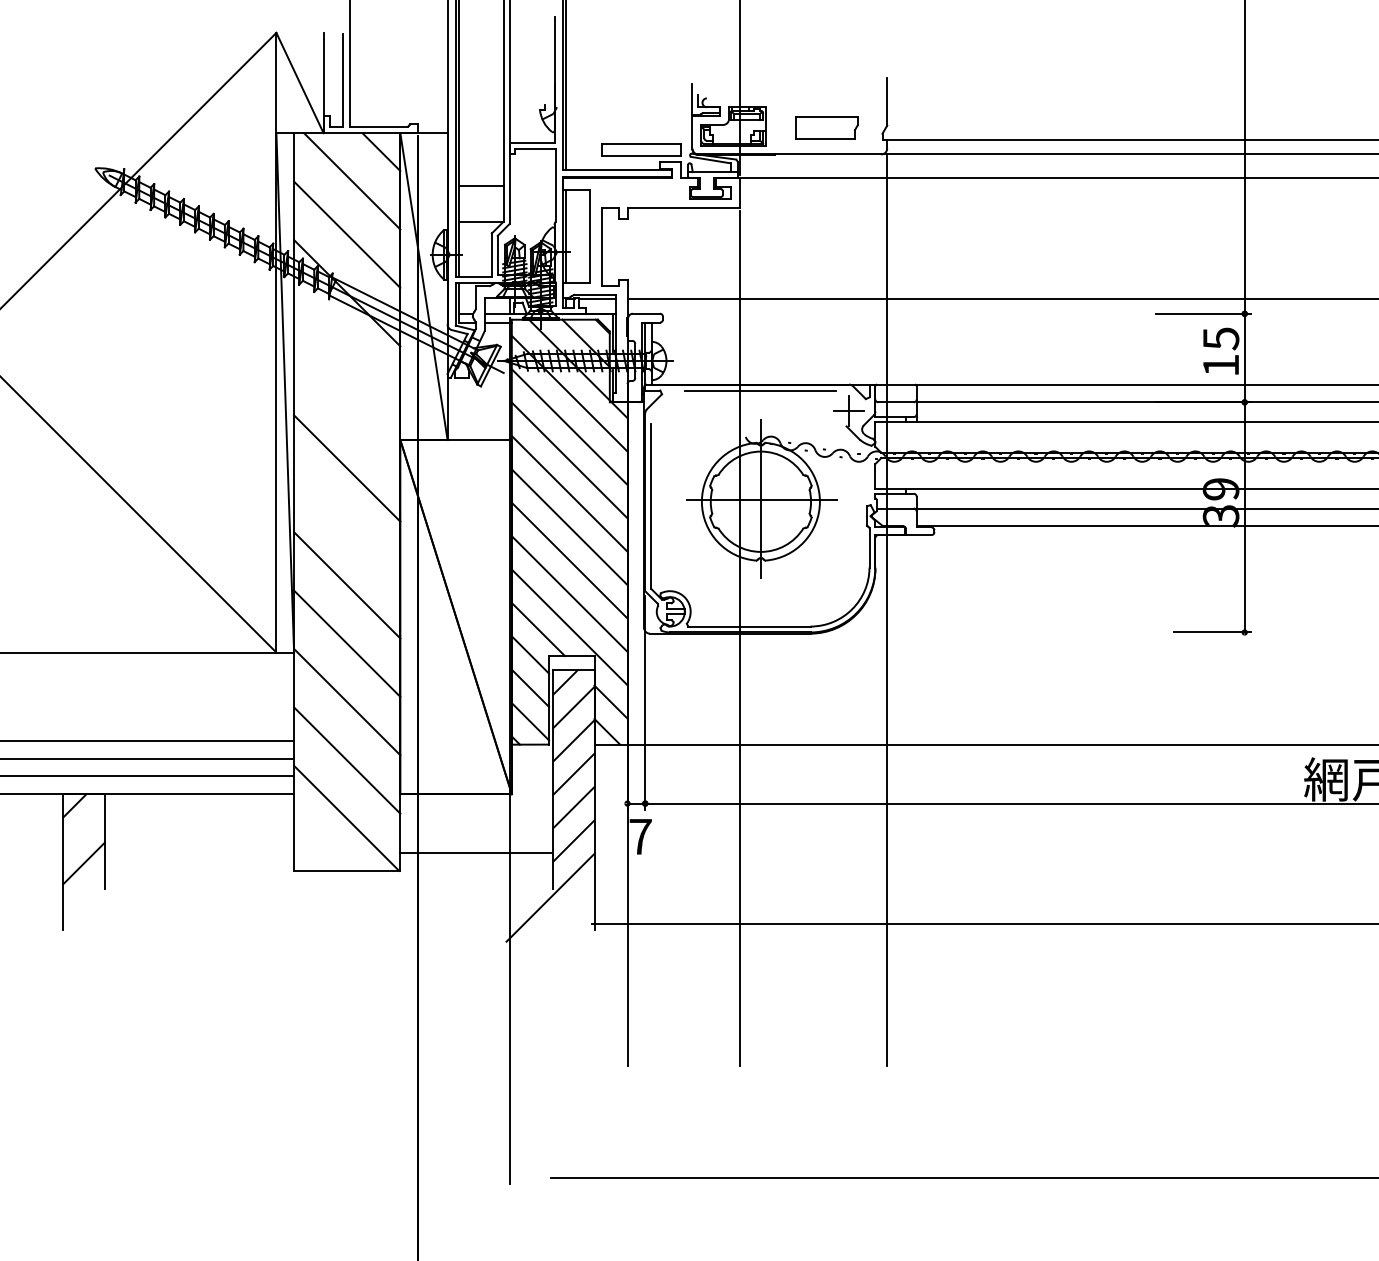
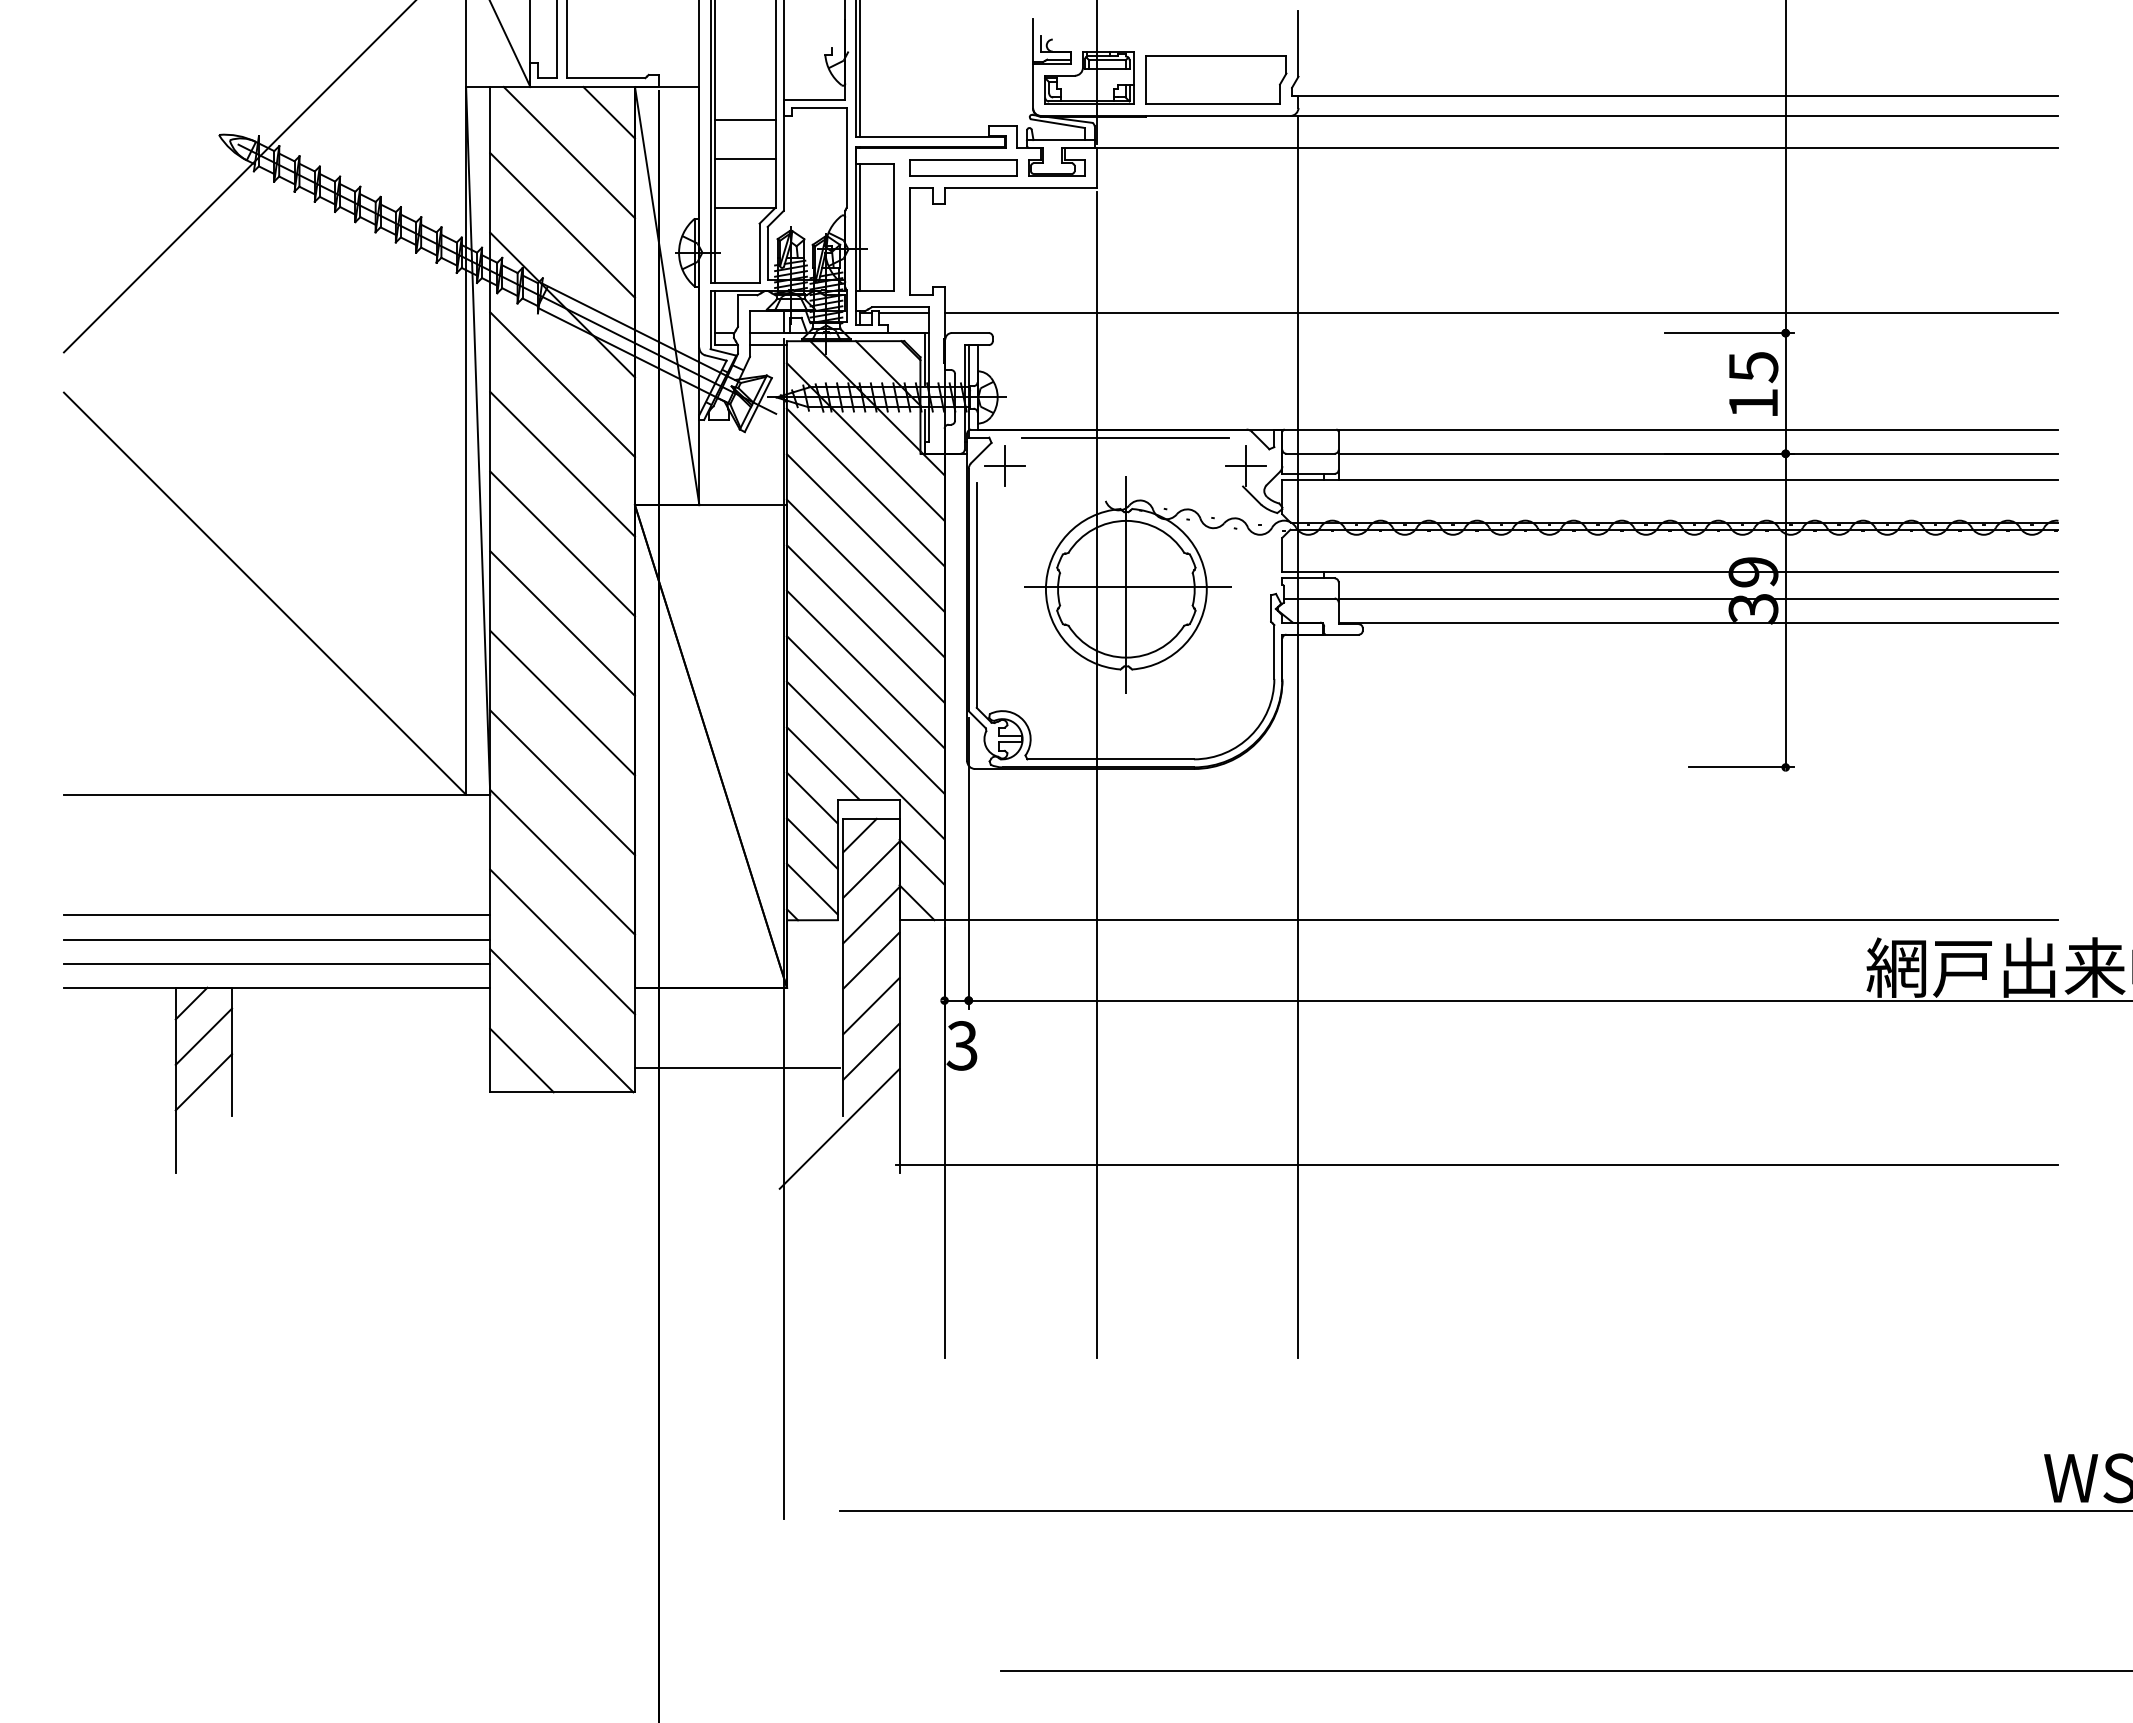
part: (827, 127) -> (1216, 79), size x1.67
part: (641, 149) -> (963, 167), moved
line: (480, 157) -> (744, 119), added
line: (347, 351) -> (562, 384), added
line: (347, 409) -> (562, 463), added
part: (671, 410) -> (1004, 465), added
line: (347, 526) -> (562, 623), added
line: (83, 829) -> (203, 1036), added
text: (639, 836) -> (961, 1045), 7 -> 3
line: (317, 847) -> (521, 1060), added

